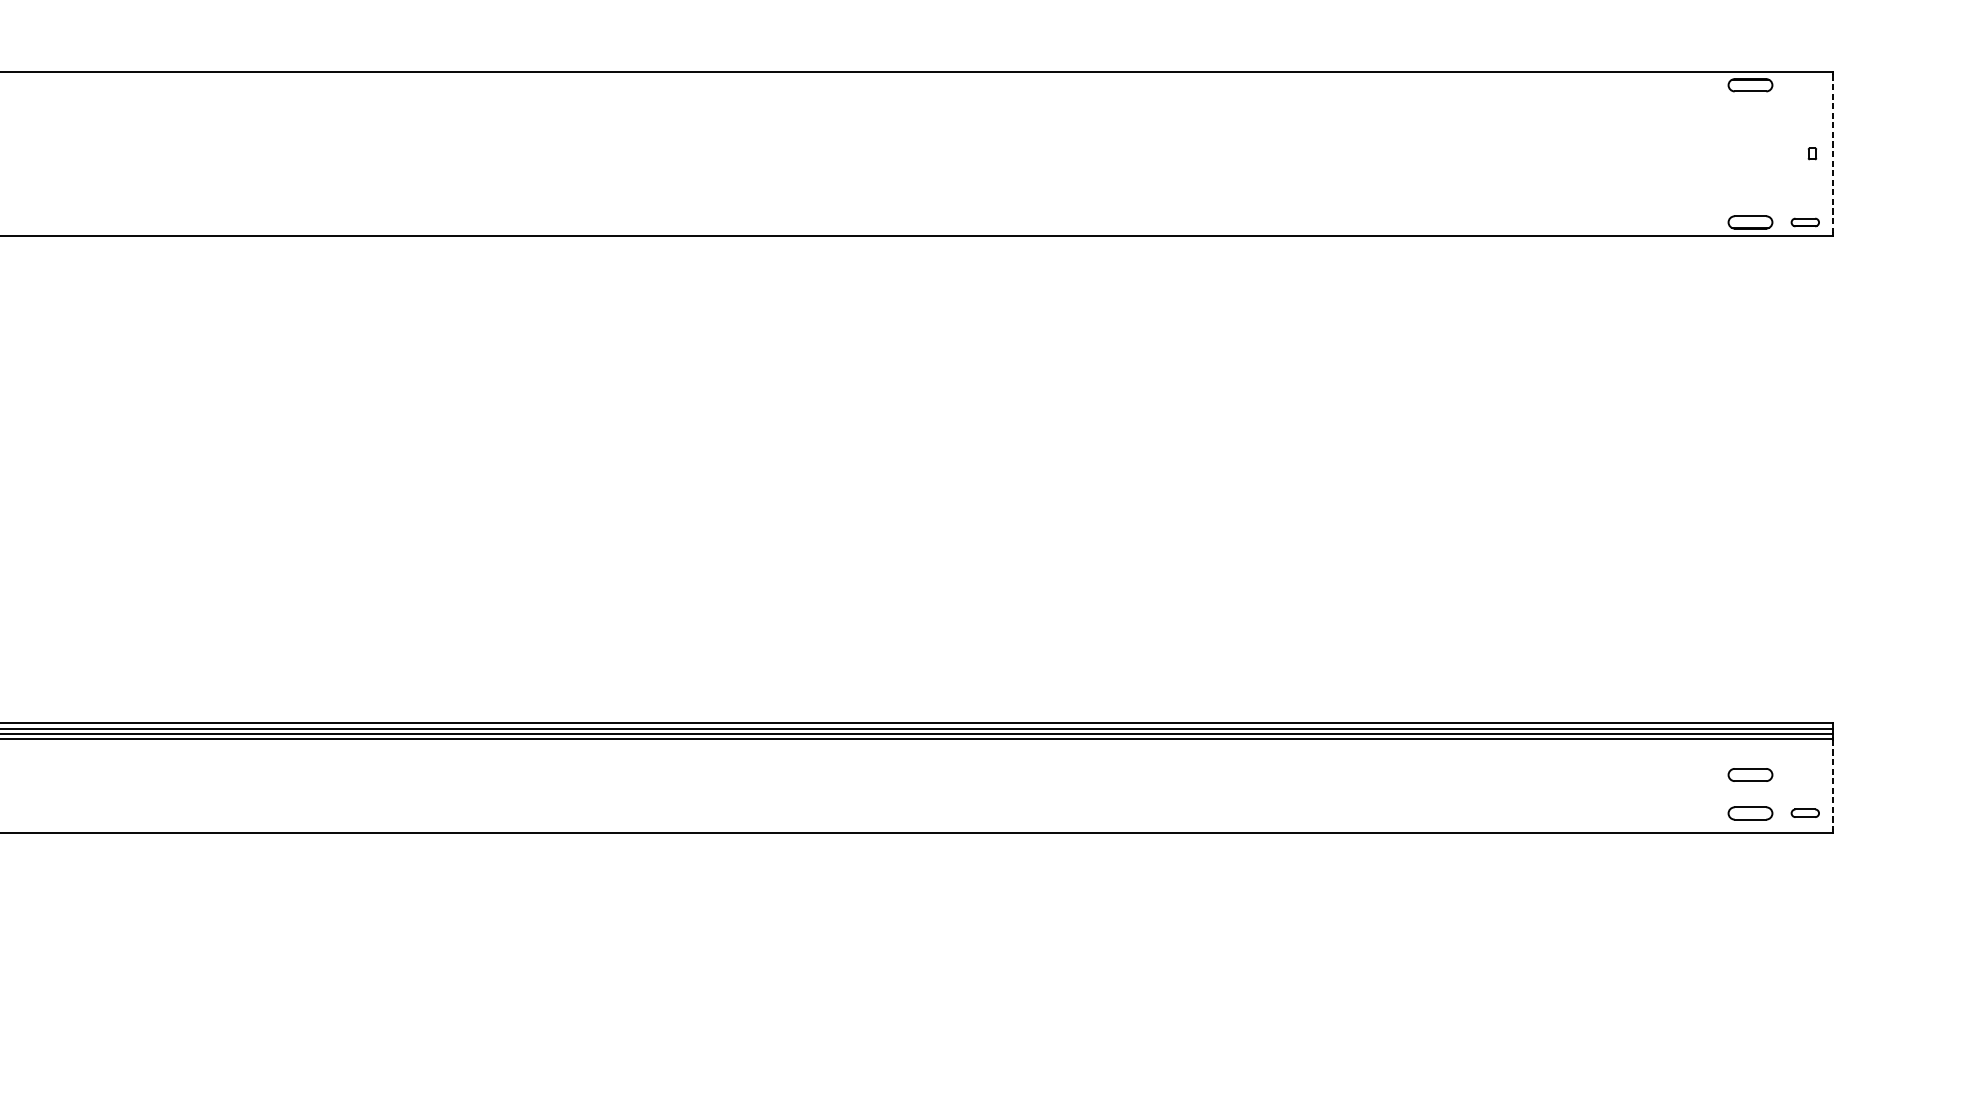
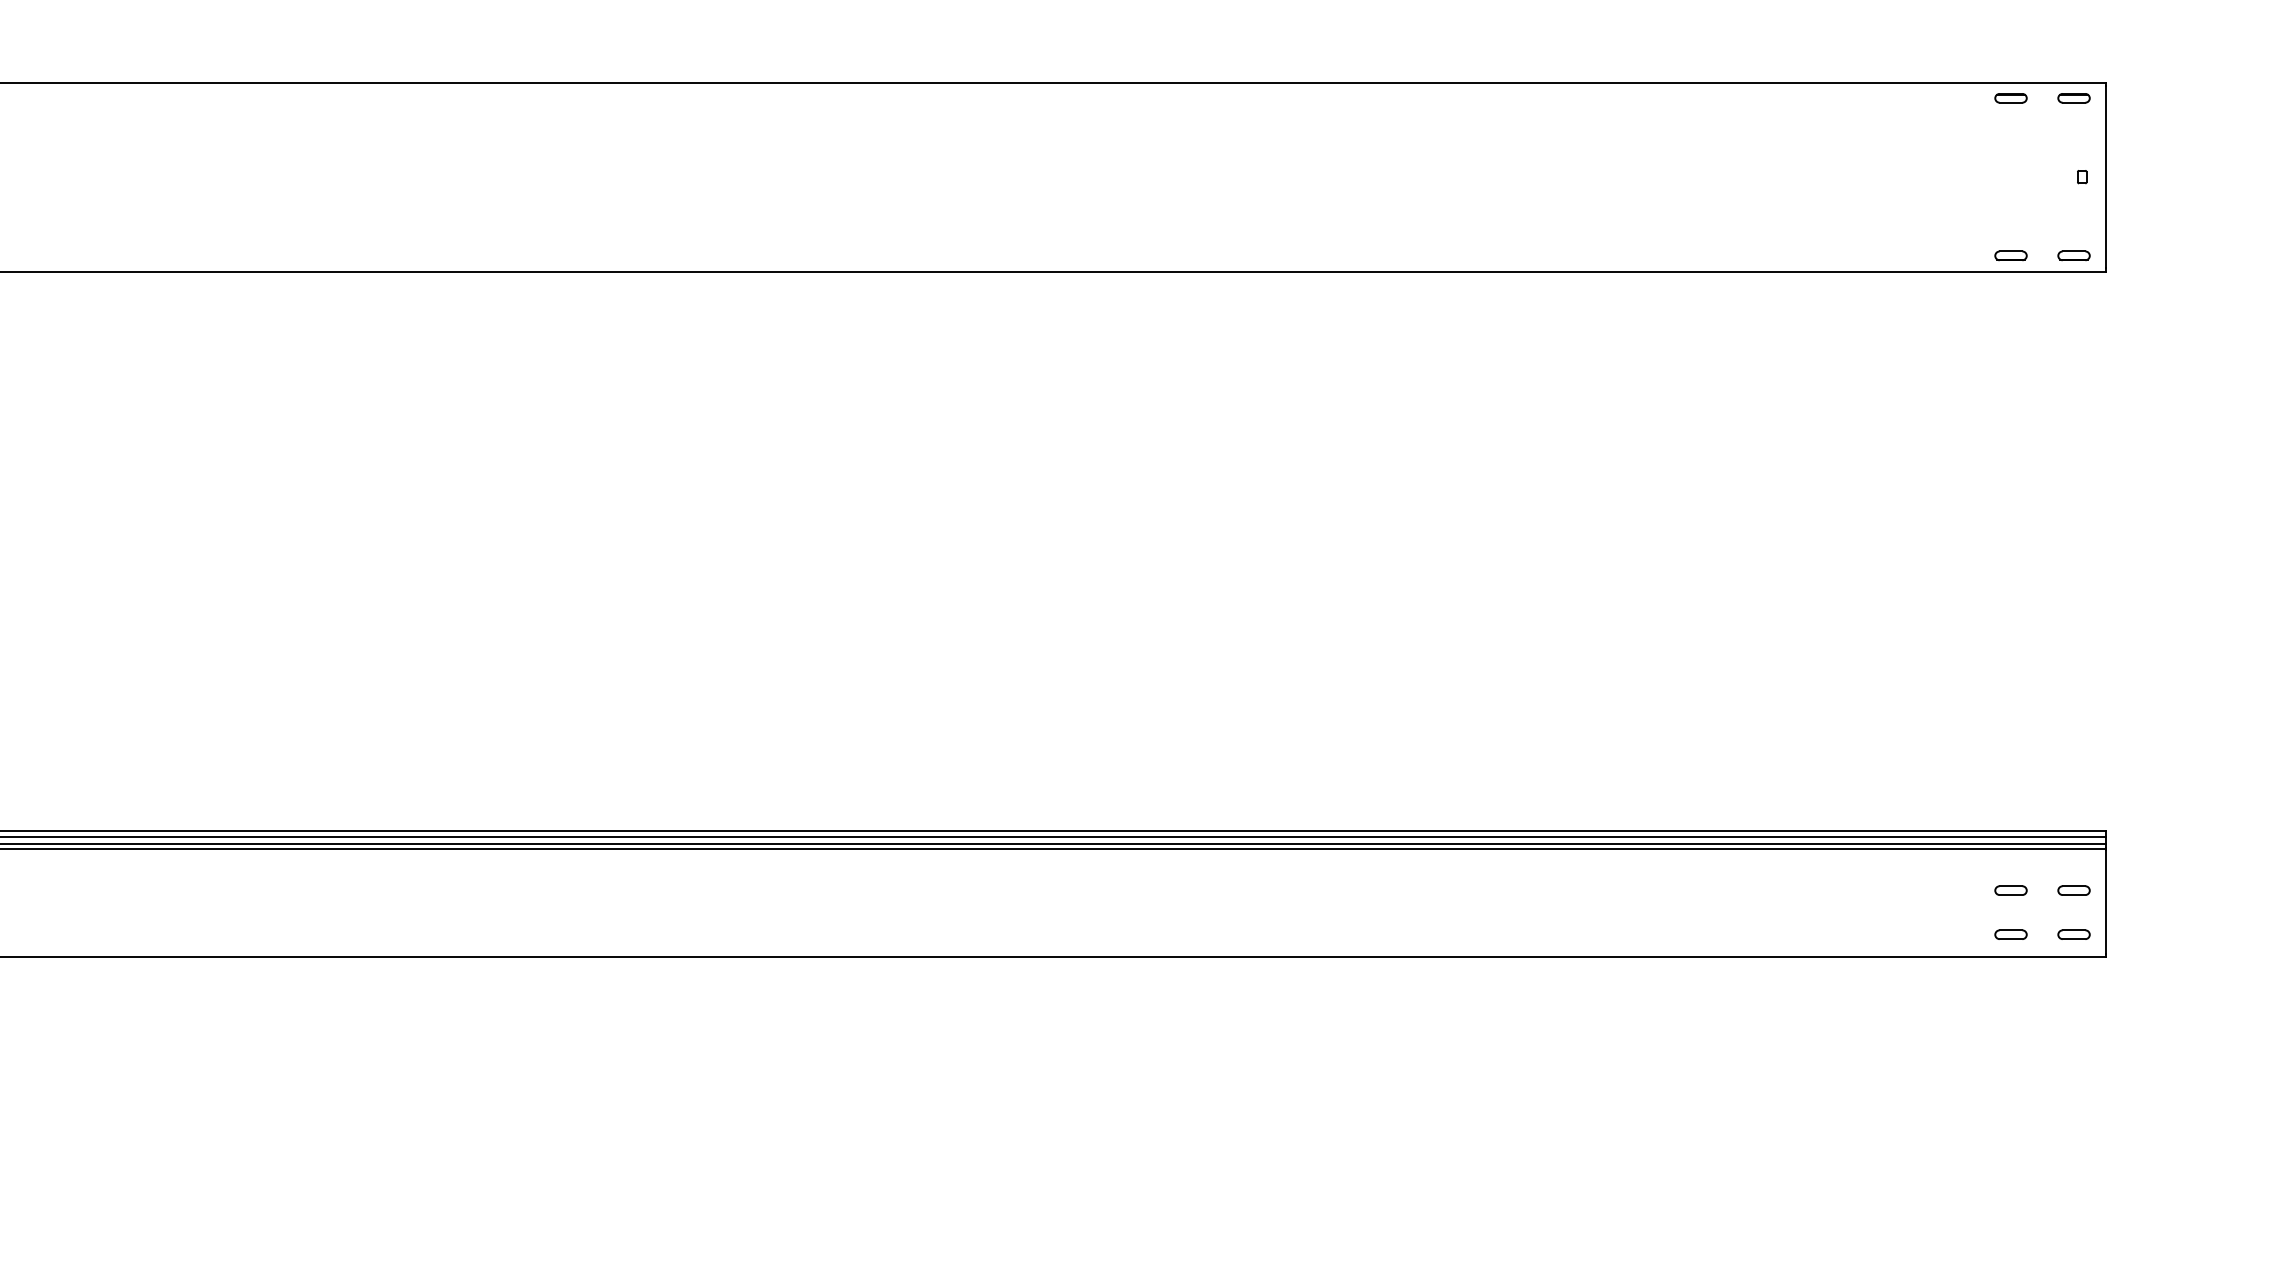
part: (1750, 85) -> (2010, 98), size x0.62
part: (1804, 85) -> (2073, 98), added
line: (1832, 154) -> (2105, 177), dashed -> solid
part: (1750, 222) -> (2010, 255), size x0.62
part: (1750, 774) -> (2010, 890), size x0.62
part: (1804, 774) -> (2073, 890), added
line: (1832, 785) -> (2105, 902), dashed -> solid
part: (1750, 813) -> (2010, 934), size x0.62

